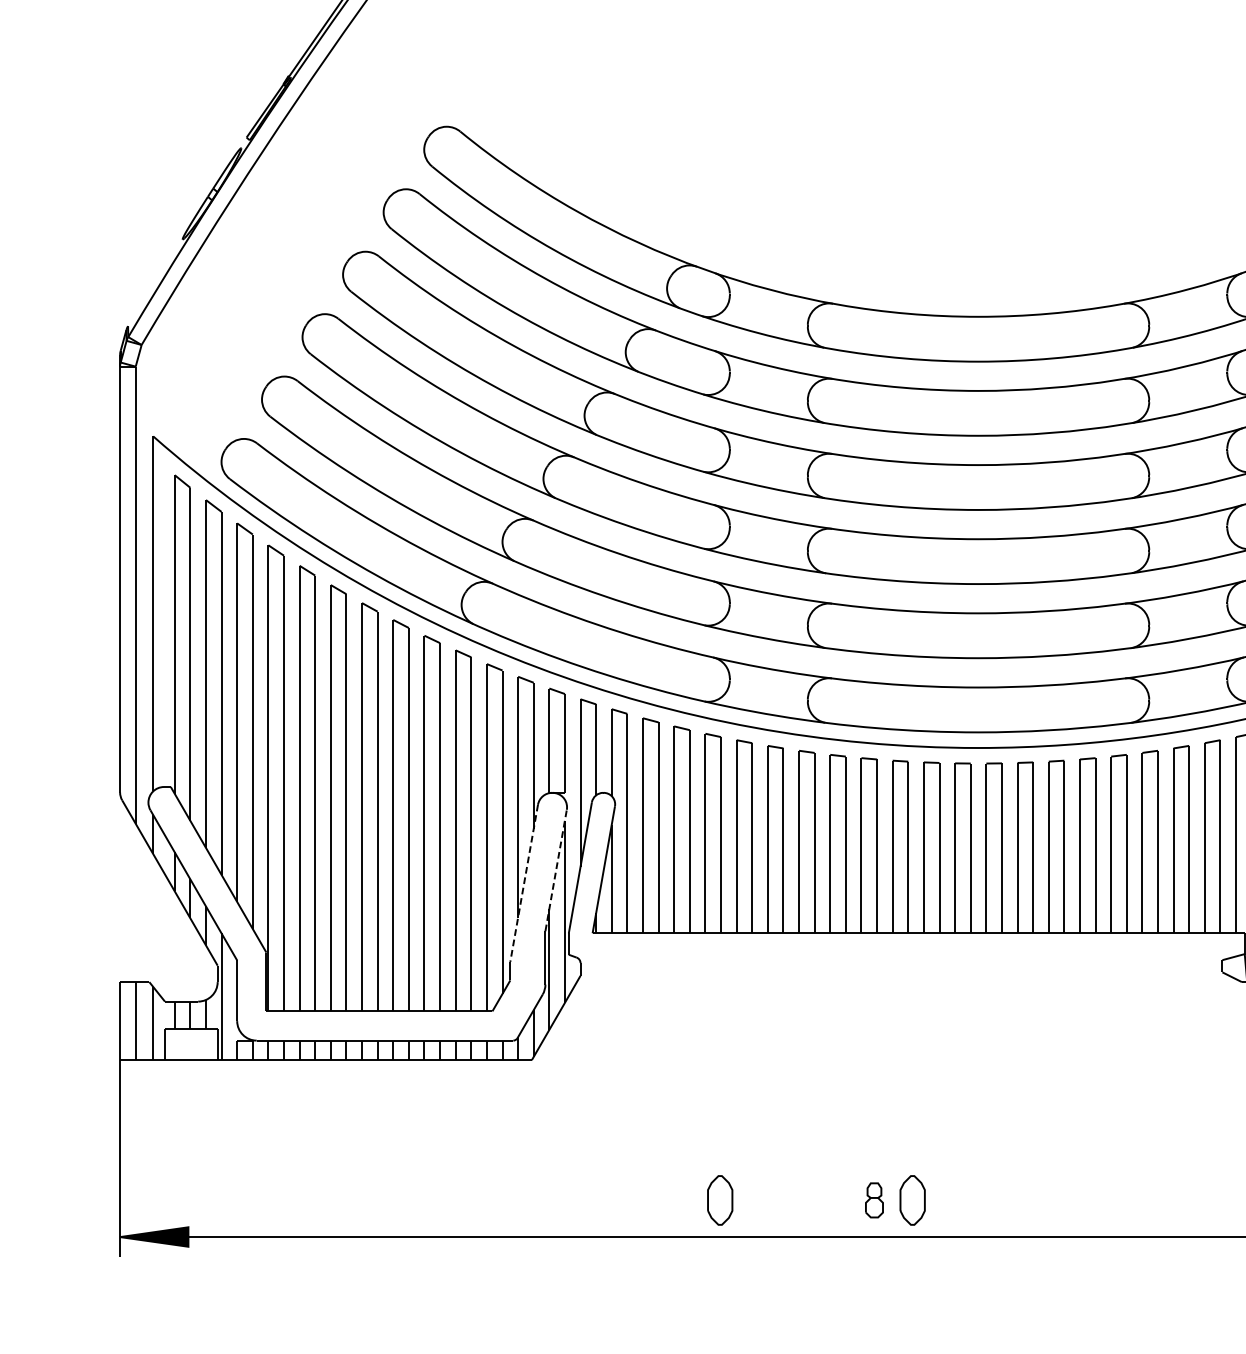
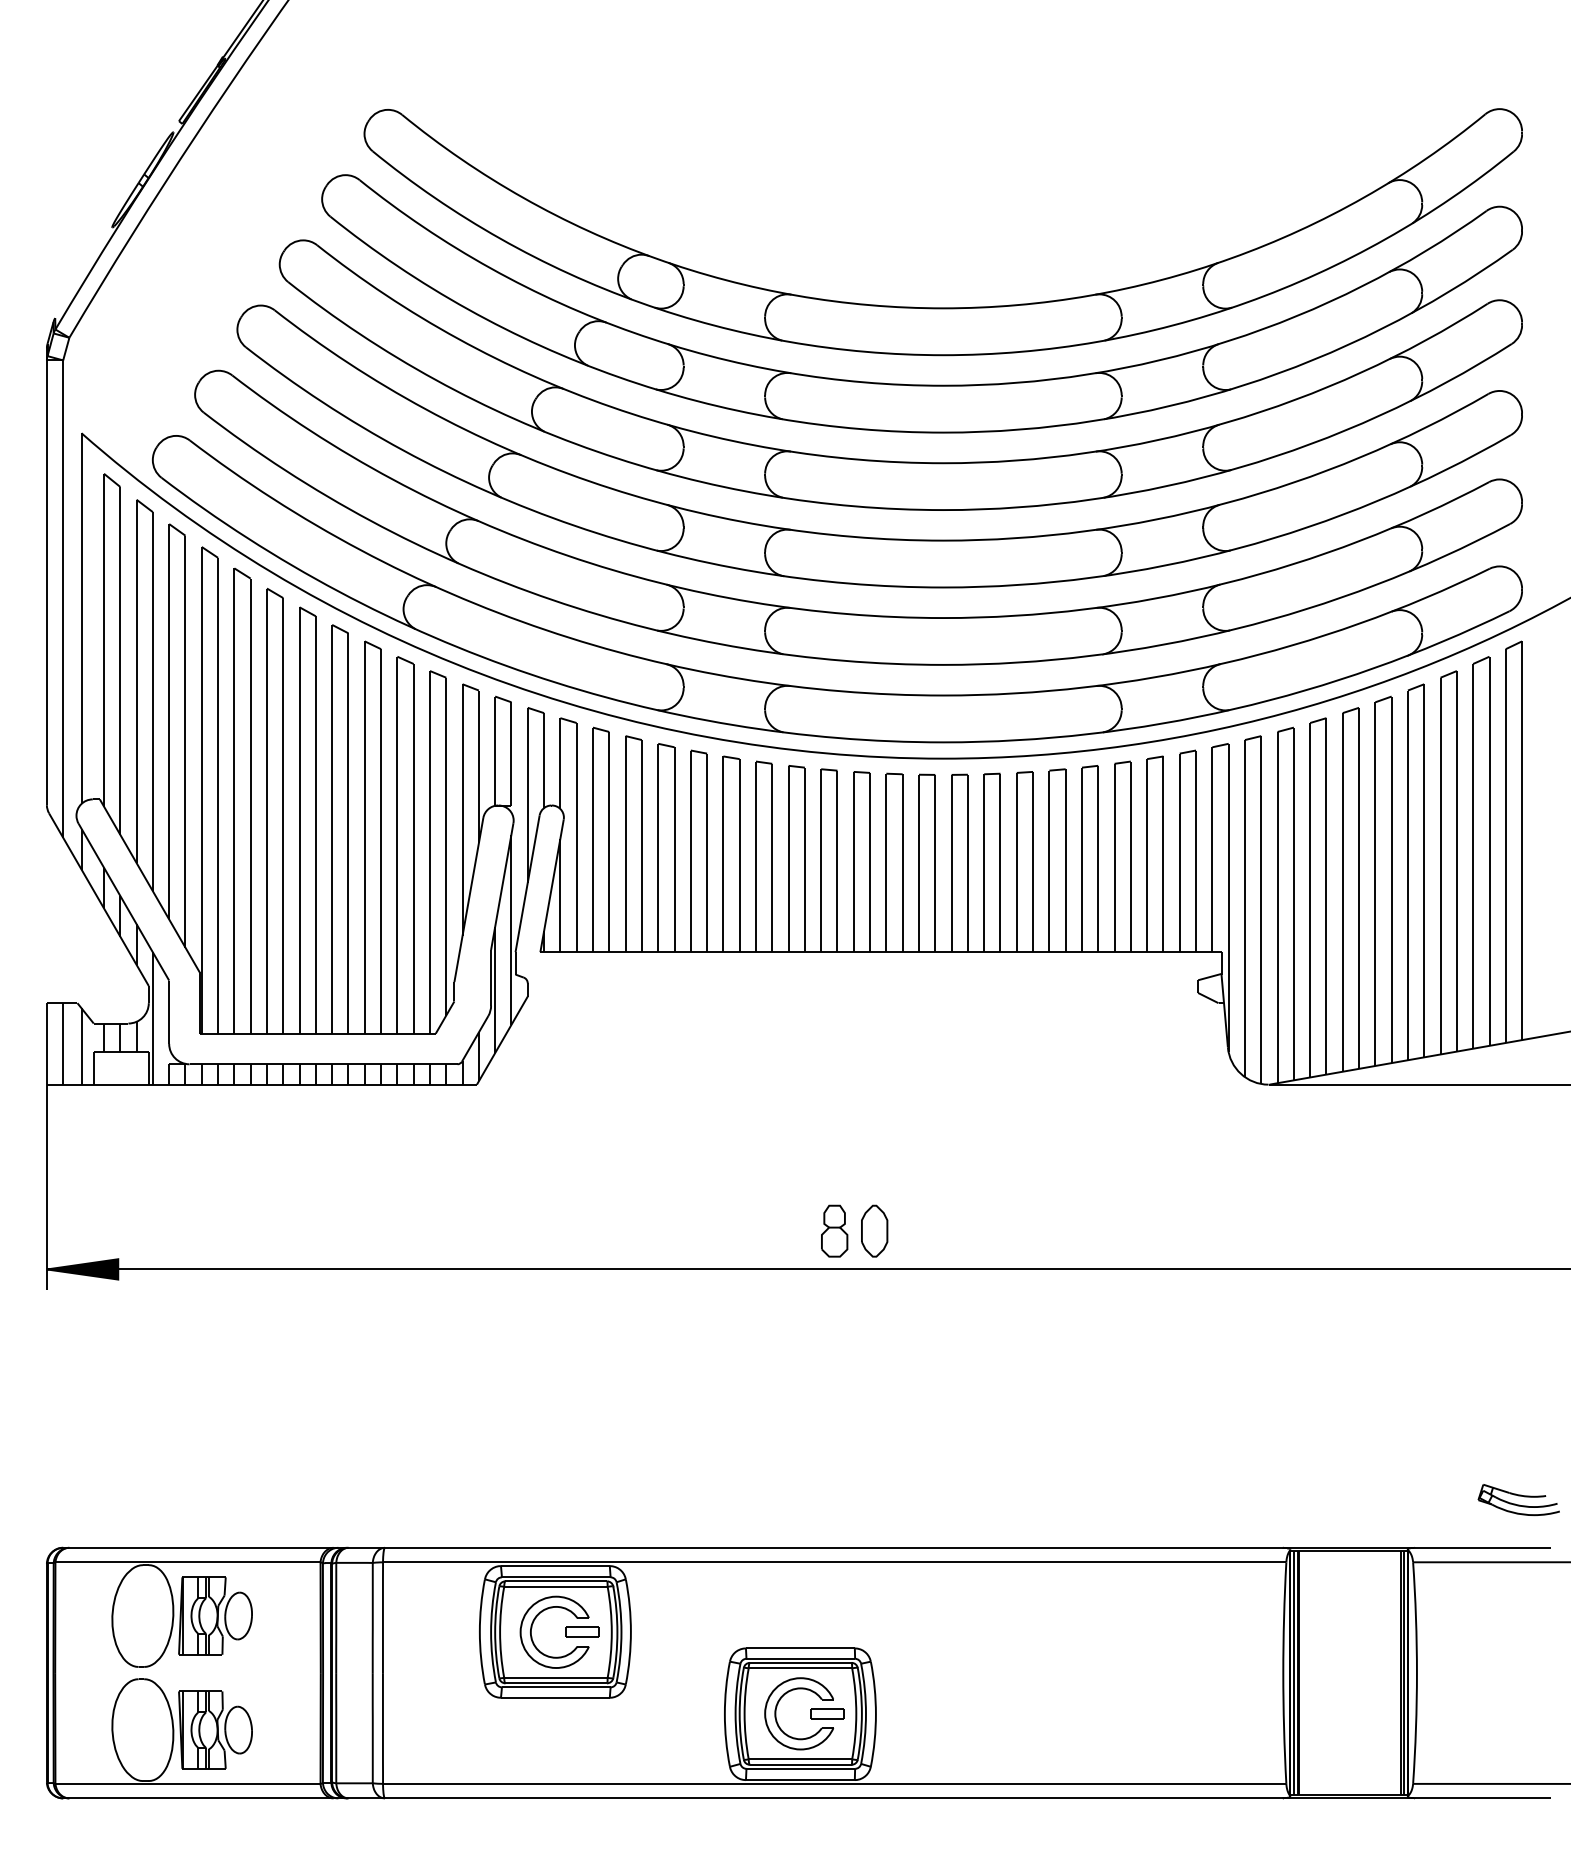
line: (556, 870) -> (502, 886), dashed -> solid
line: (523, 883) -> (468, 900), dashed -> solid
part: (720, 1199) -> (673, 1230), removed
part: (874, 1199) -> (834, 1230), size x1.43

